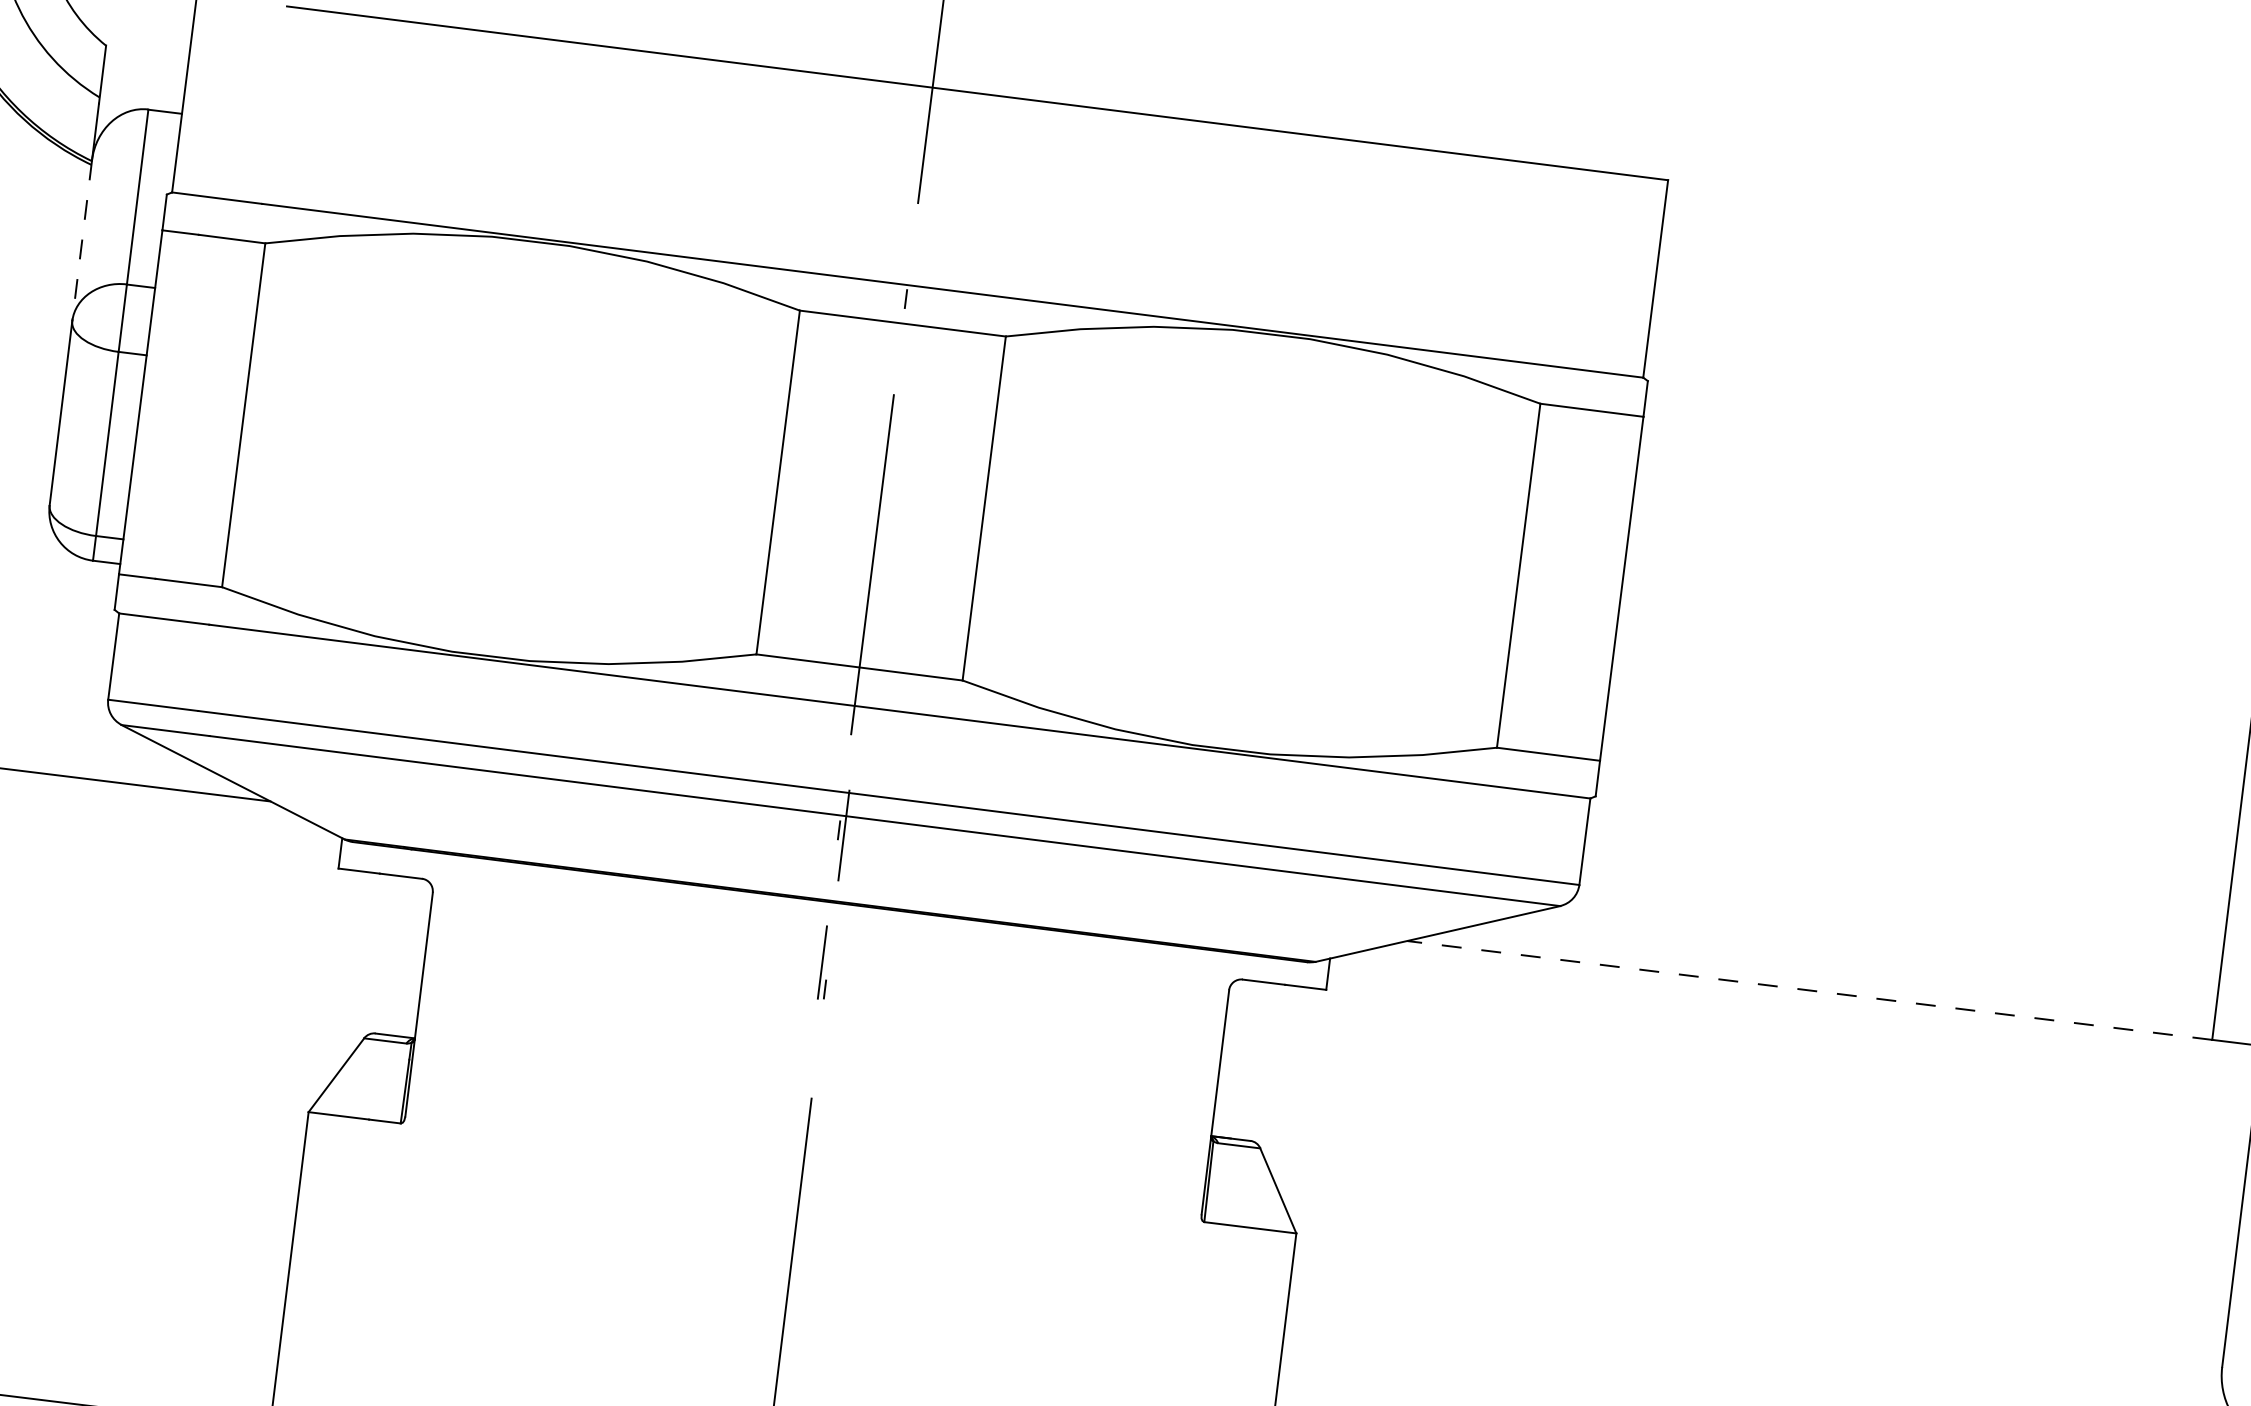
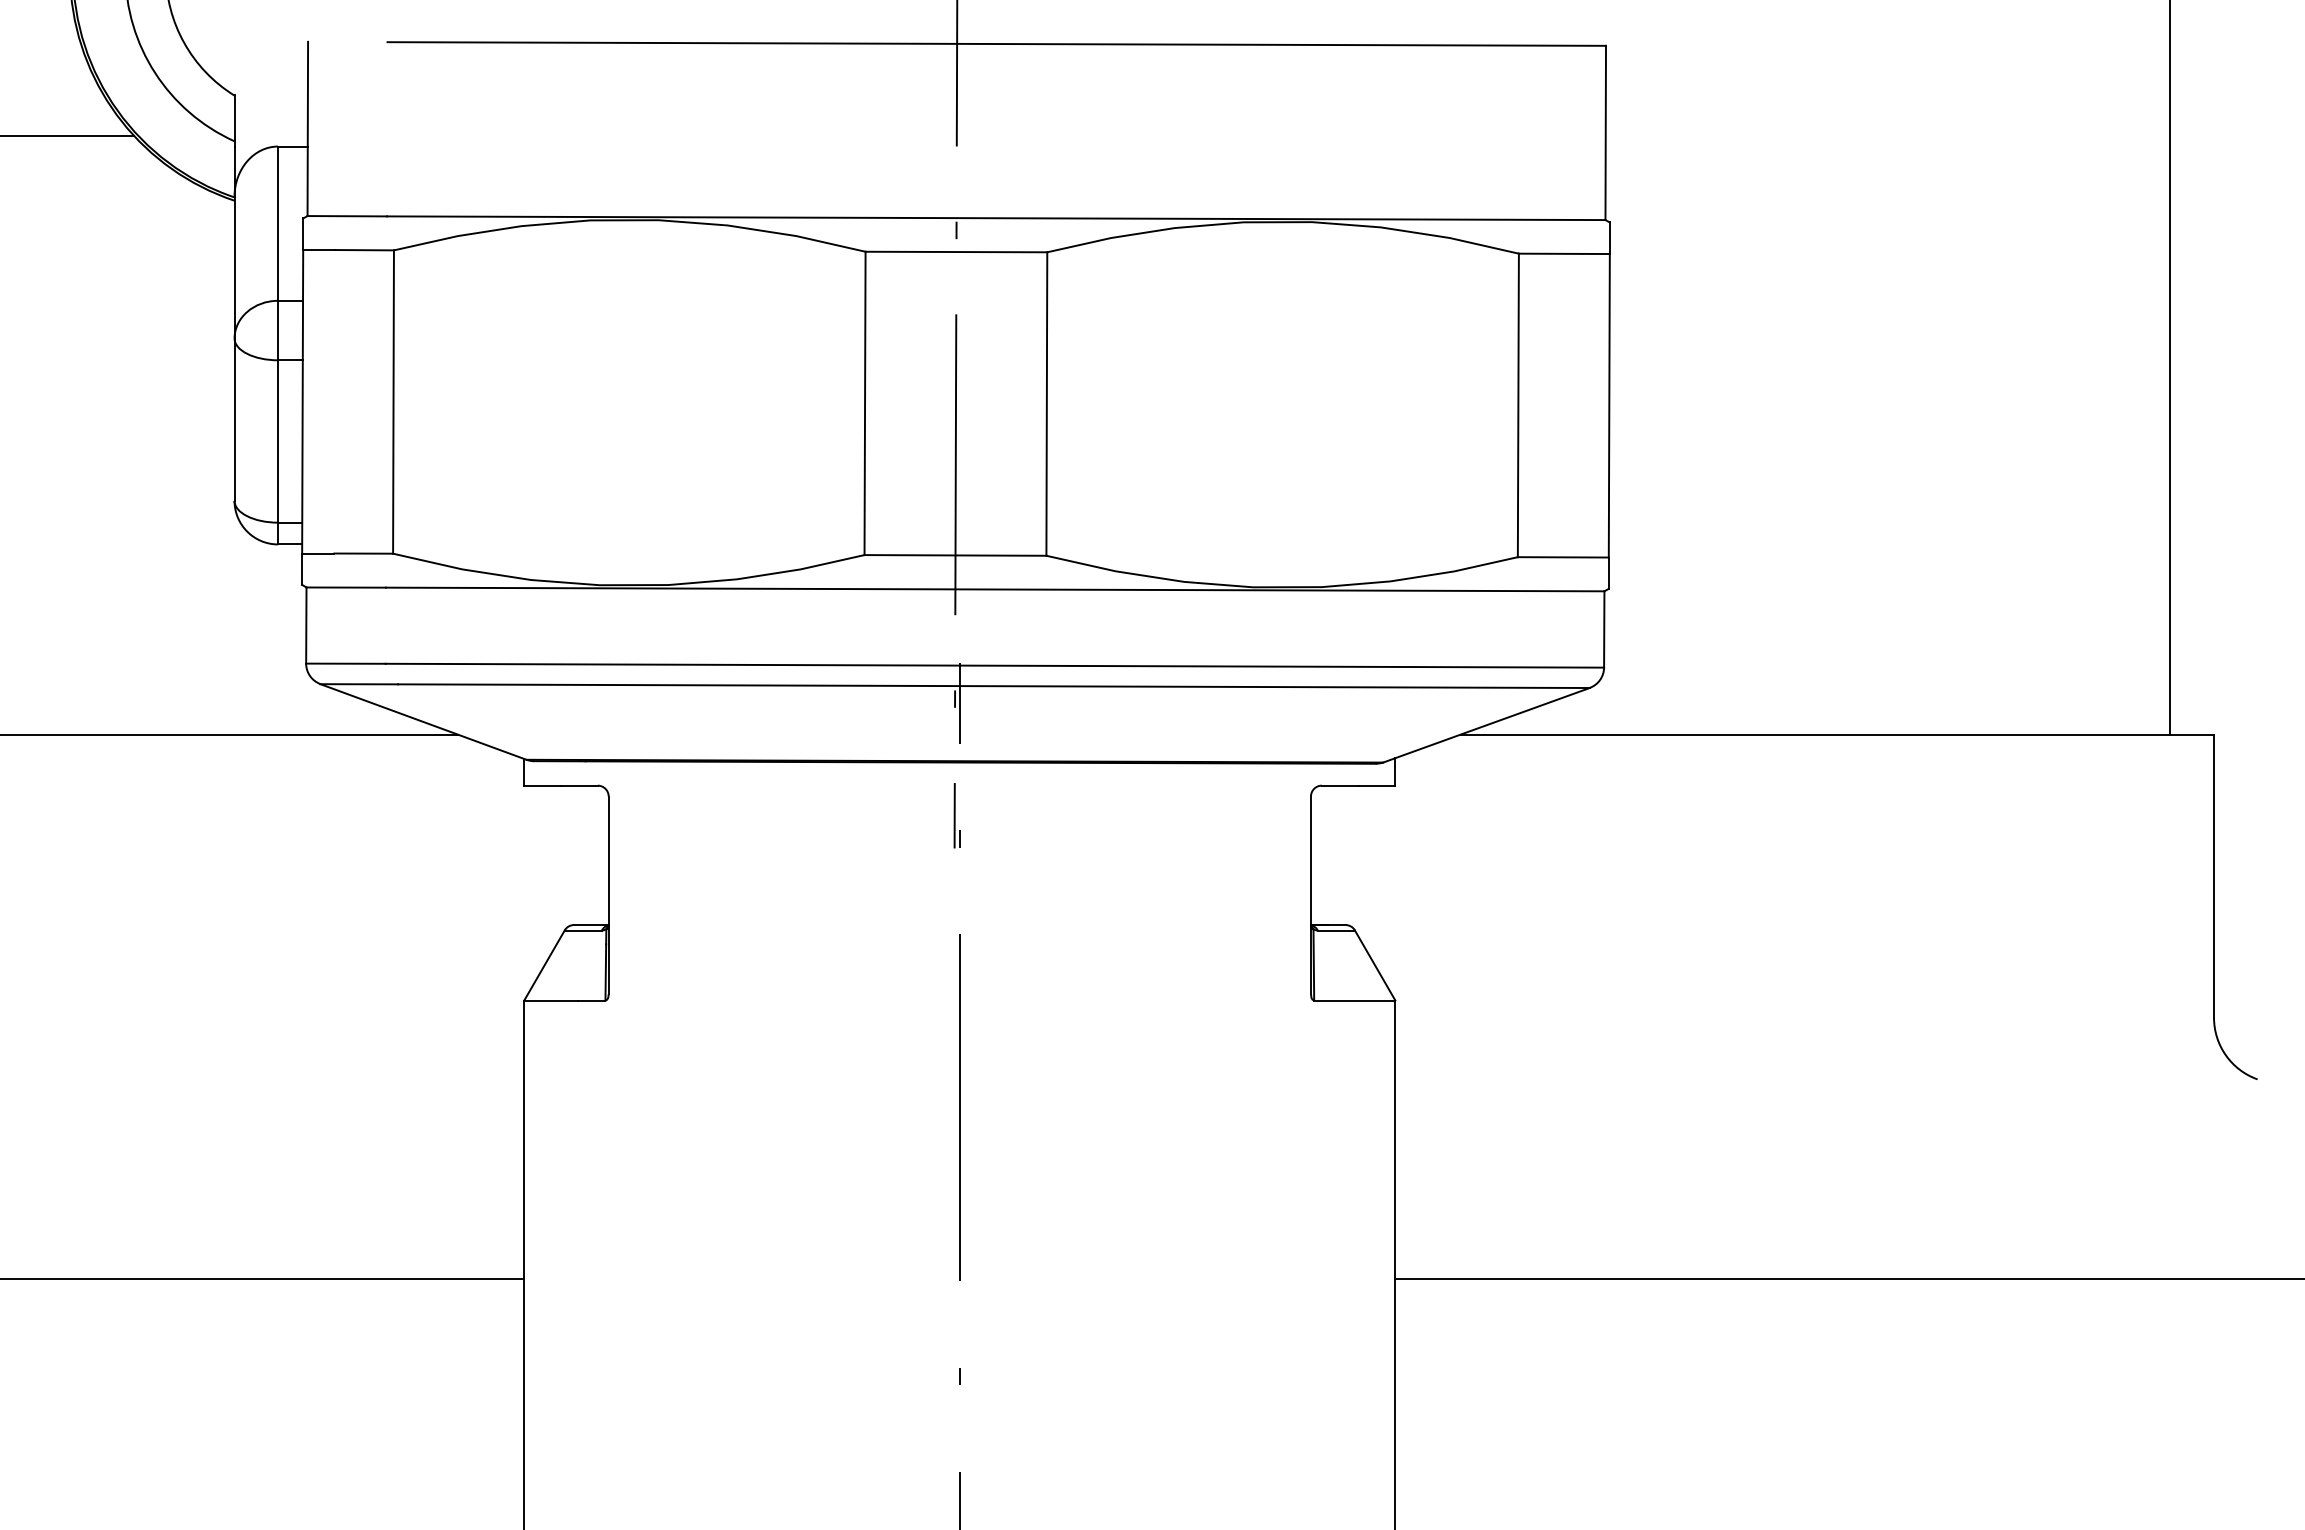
line: (82, 240) -> (234, 267), dashed -> solid
line: (1809, 990) -> (1815, 734), dashed -> solid

